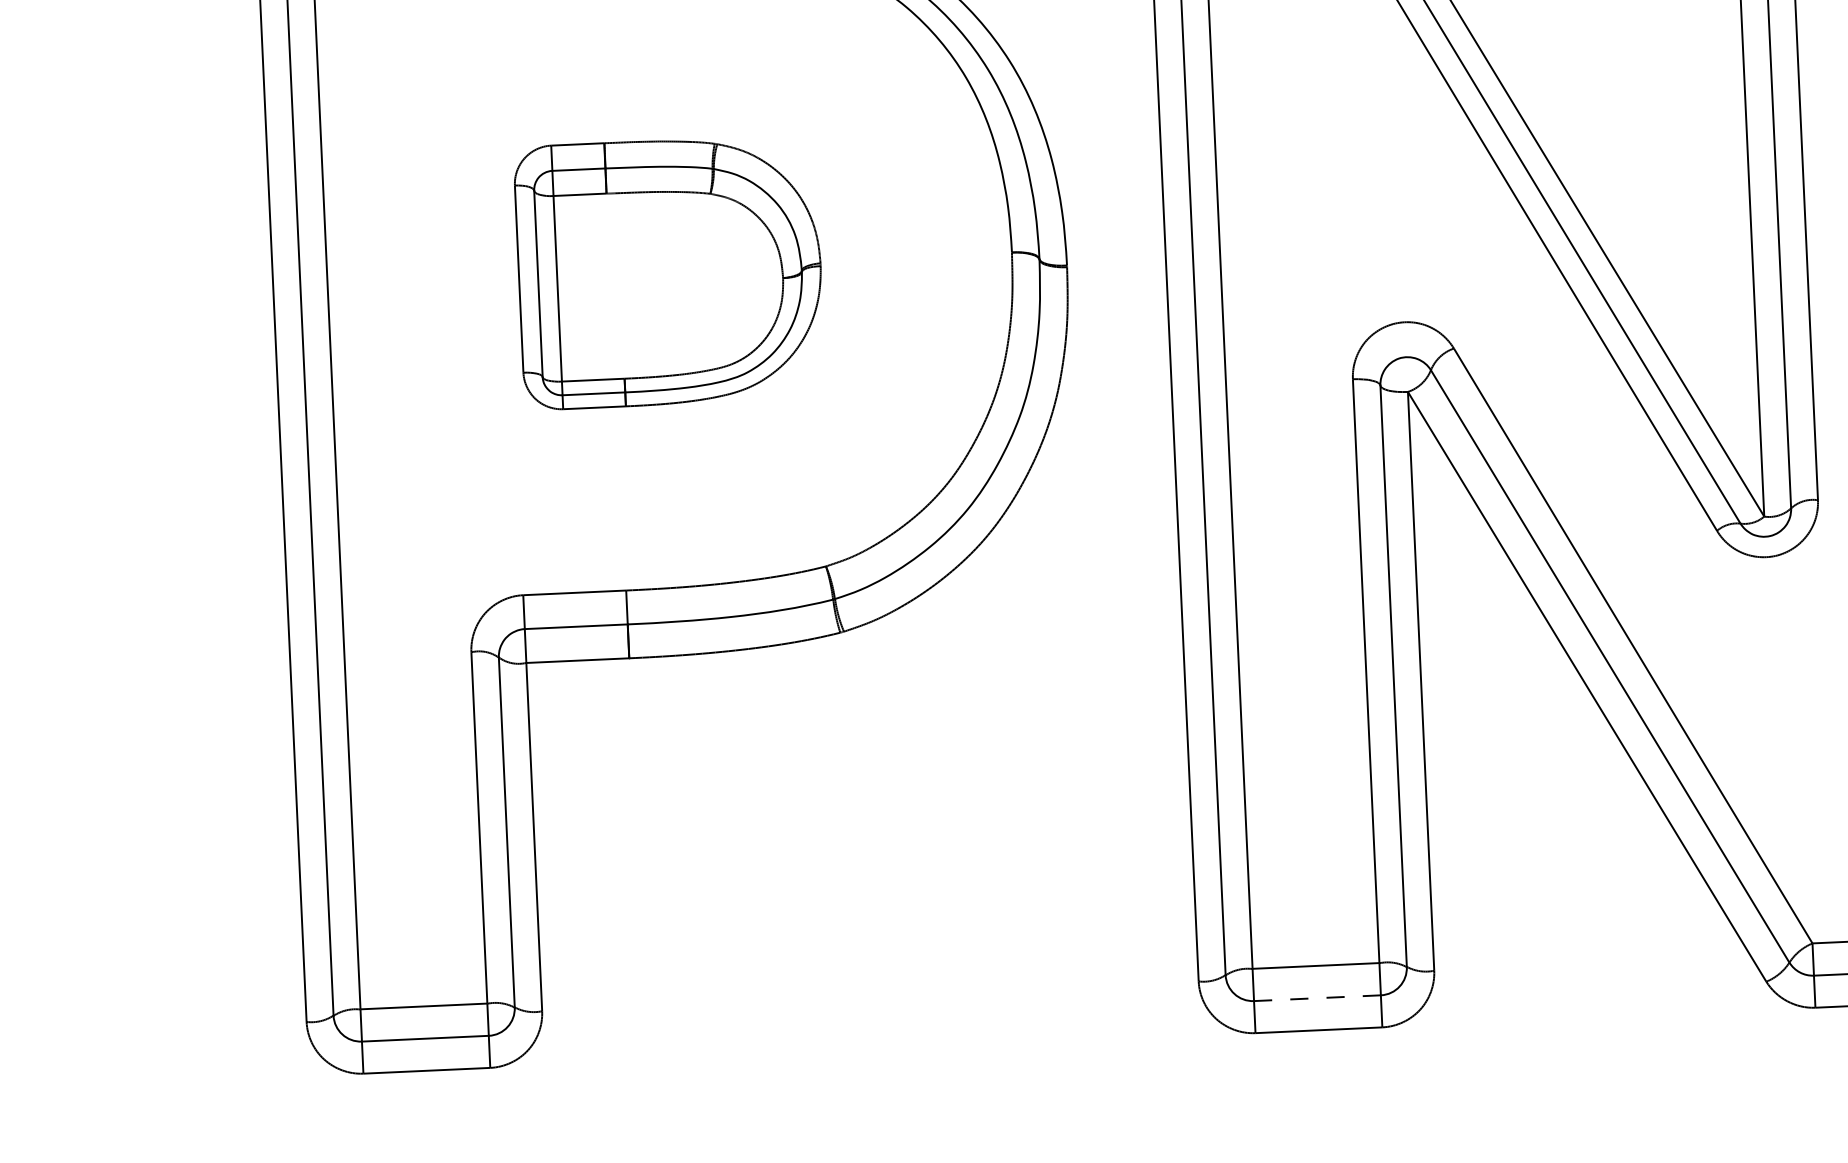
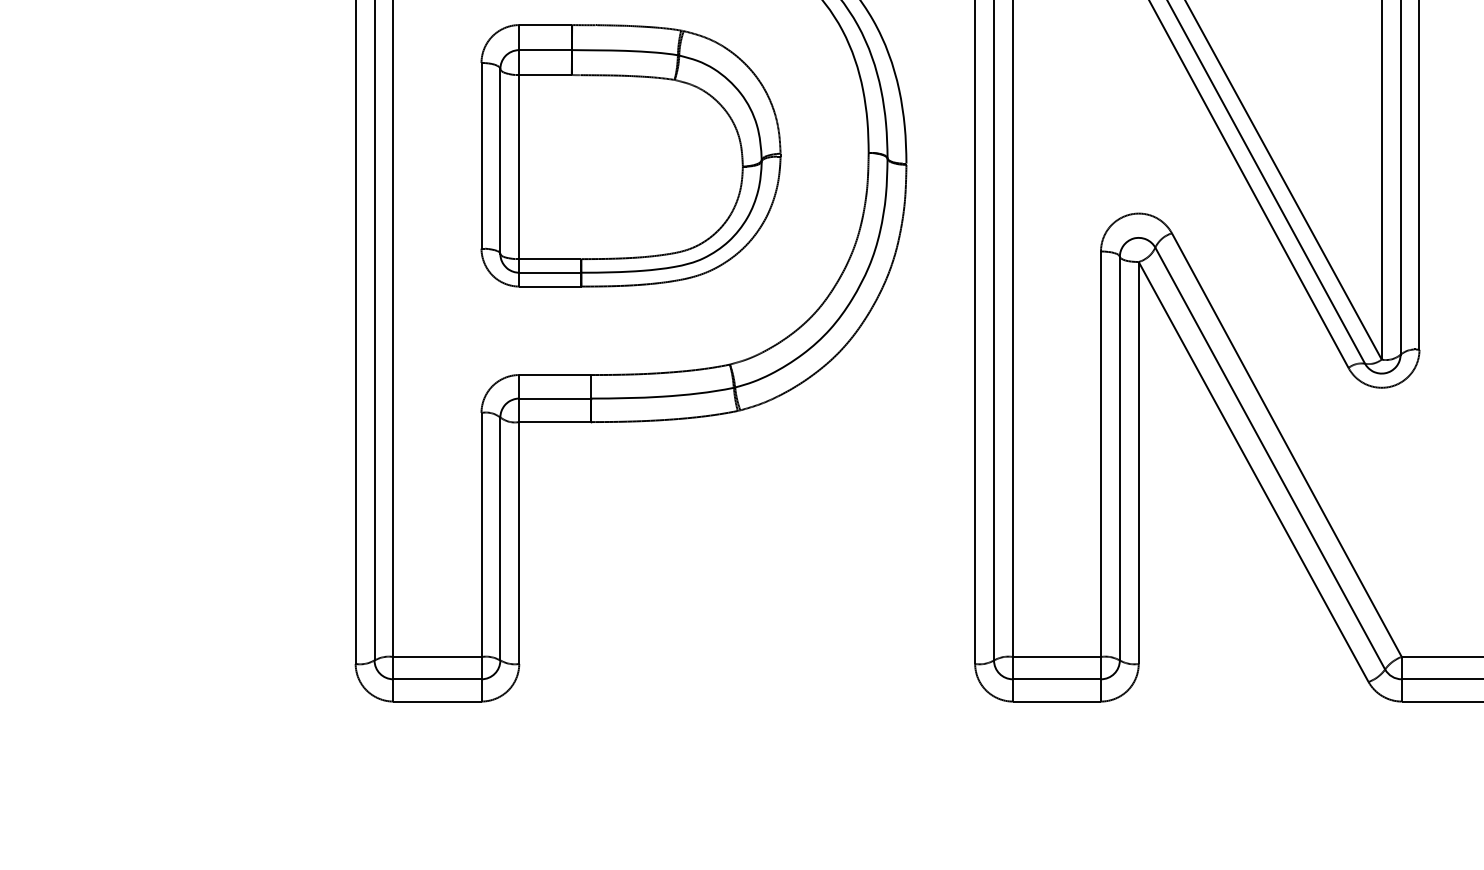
part: (669, 271) -> (630, 155), size x1.43
line: (1316, 998) -> (1056, 679), dashed -> solid

